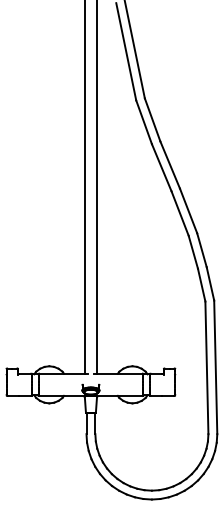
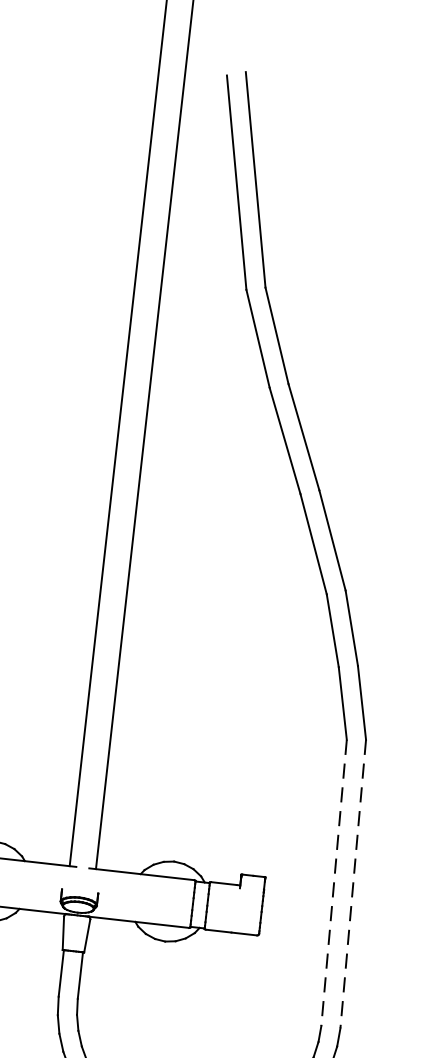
line: (215, 367) -> (352, 884), solid -> dashed
line: (206, 368) -> (333, 884), solid -> dashed

